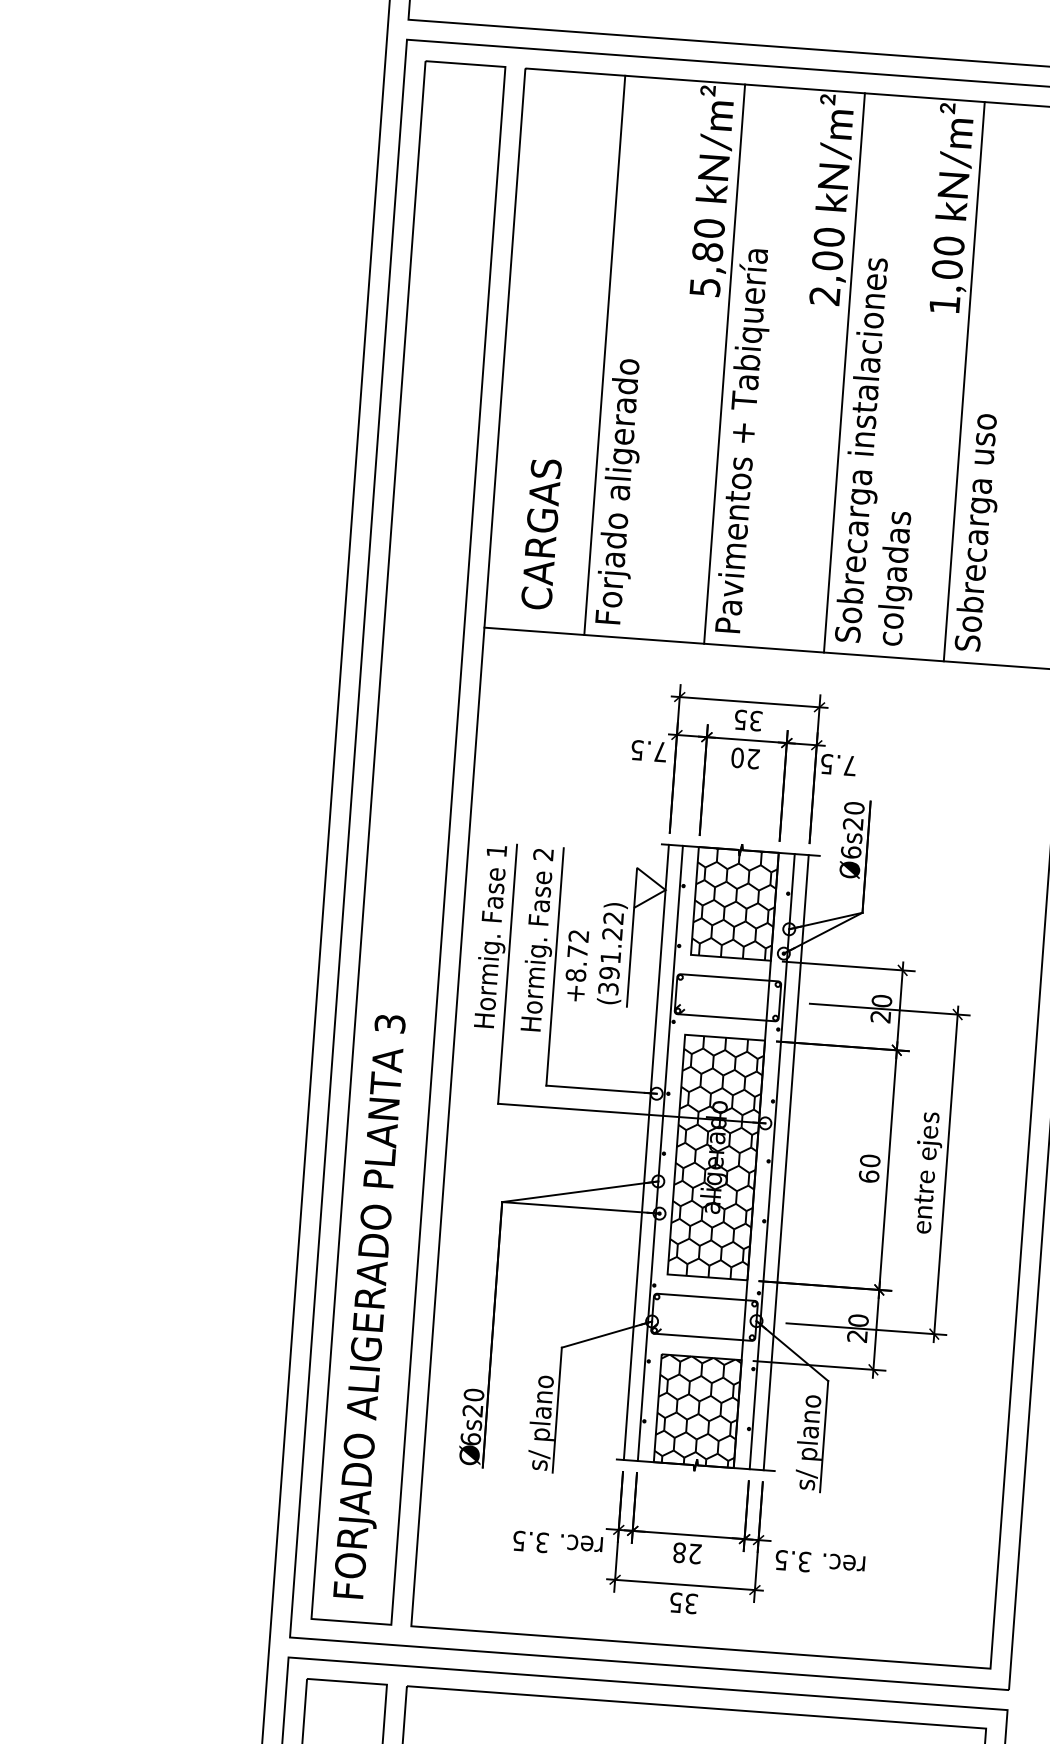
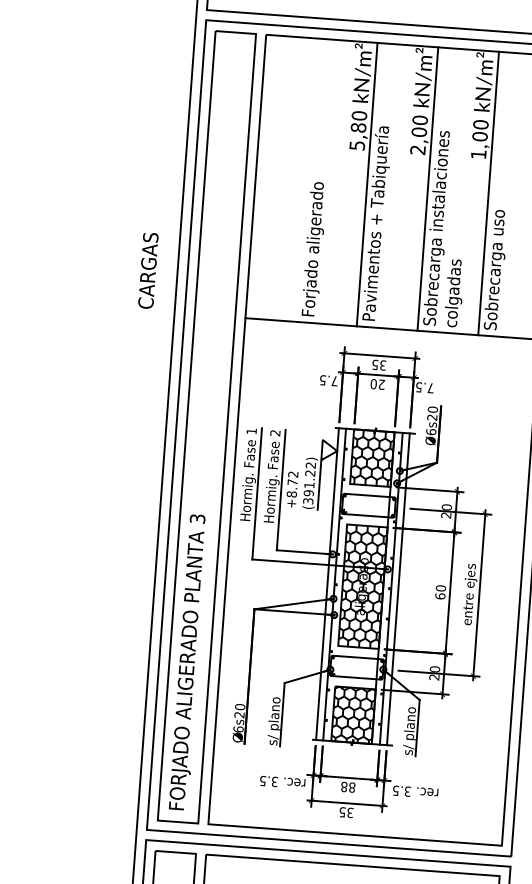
line: (604, 354) -> (306, 179), removed
text: (541, 533) -> (148, 270), moved
text: (695, 1553) -> (352, 787), 28 -> 88

